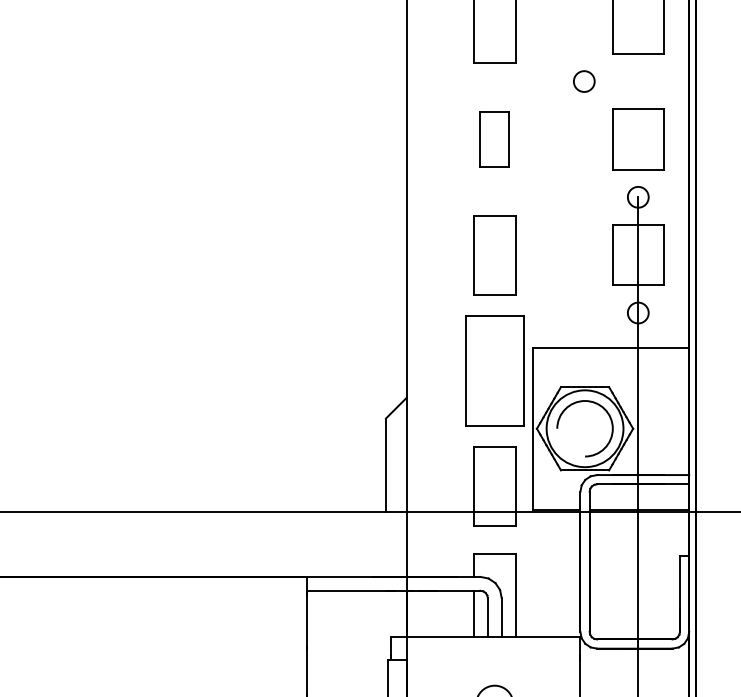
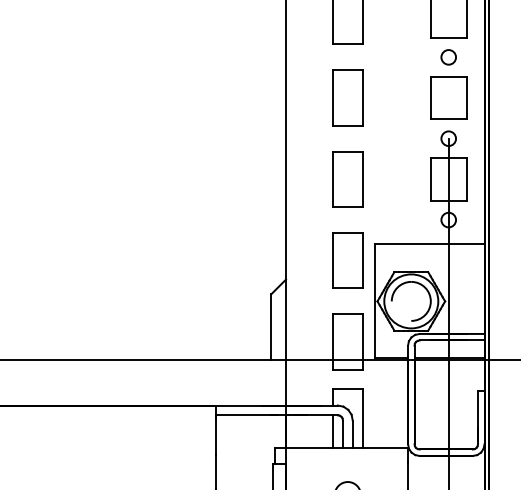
circle: (584, 81) -> (448, 57), moved
part: (494, 139) -> (347, 98), size x1.43
part: (494, 370) -> (347, 260), size x0.71

